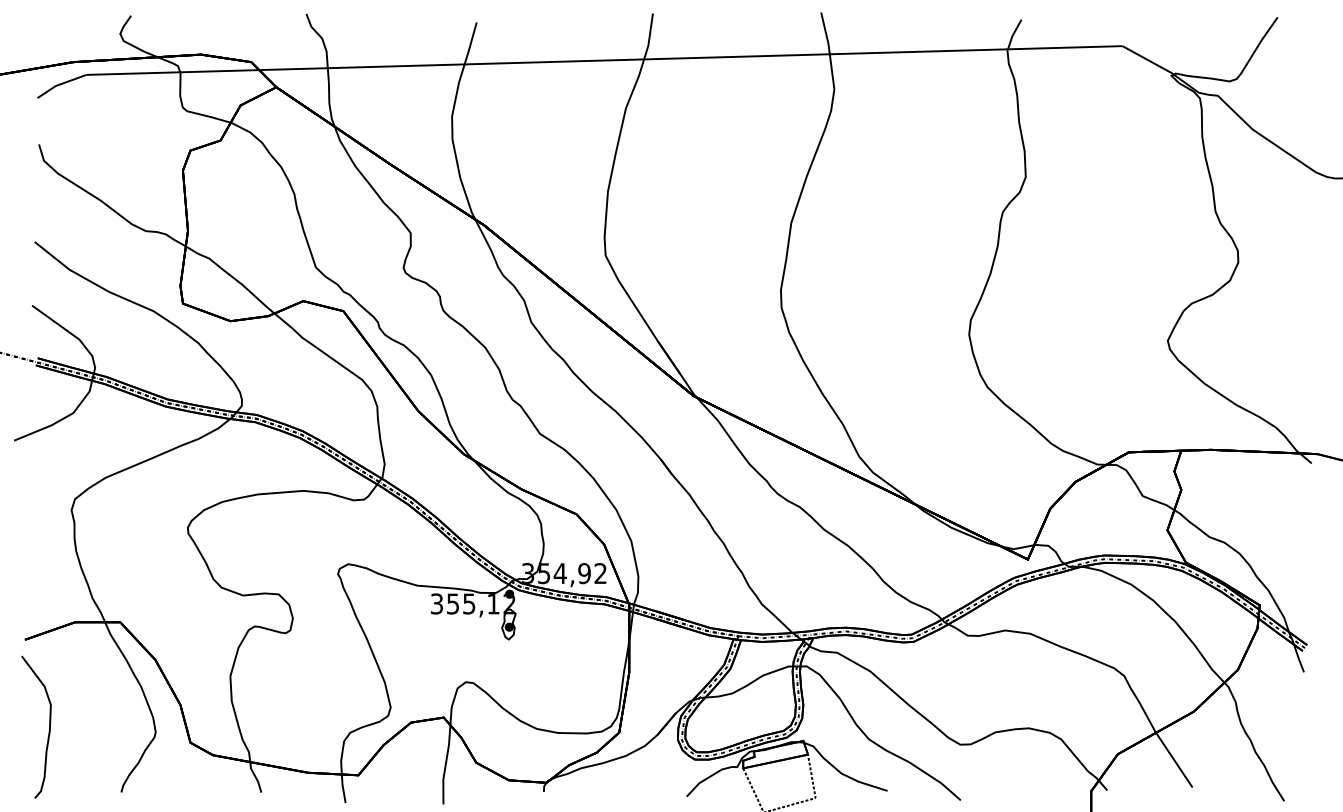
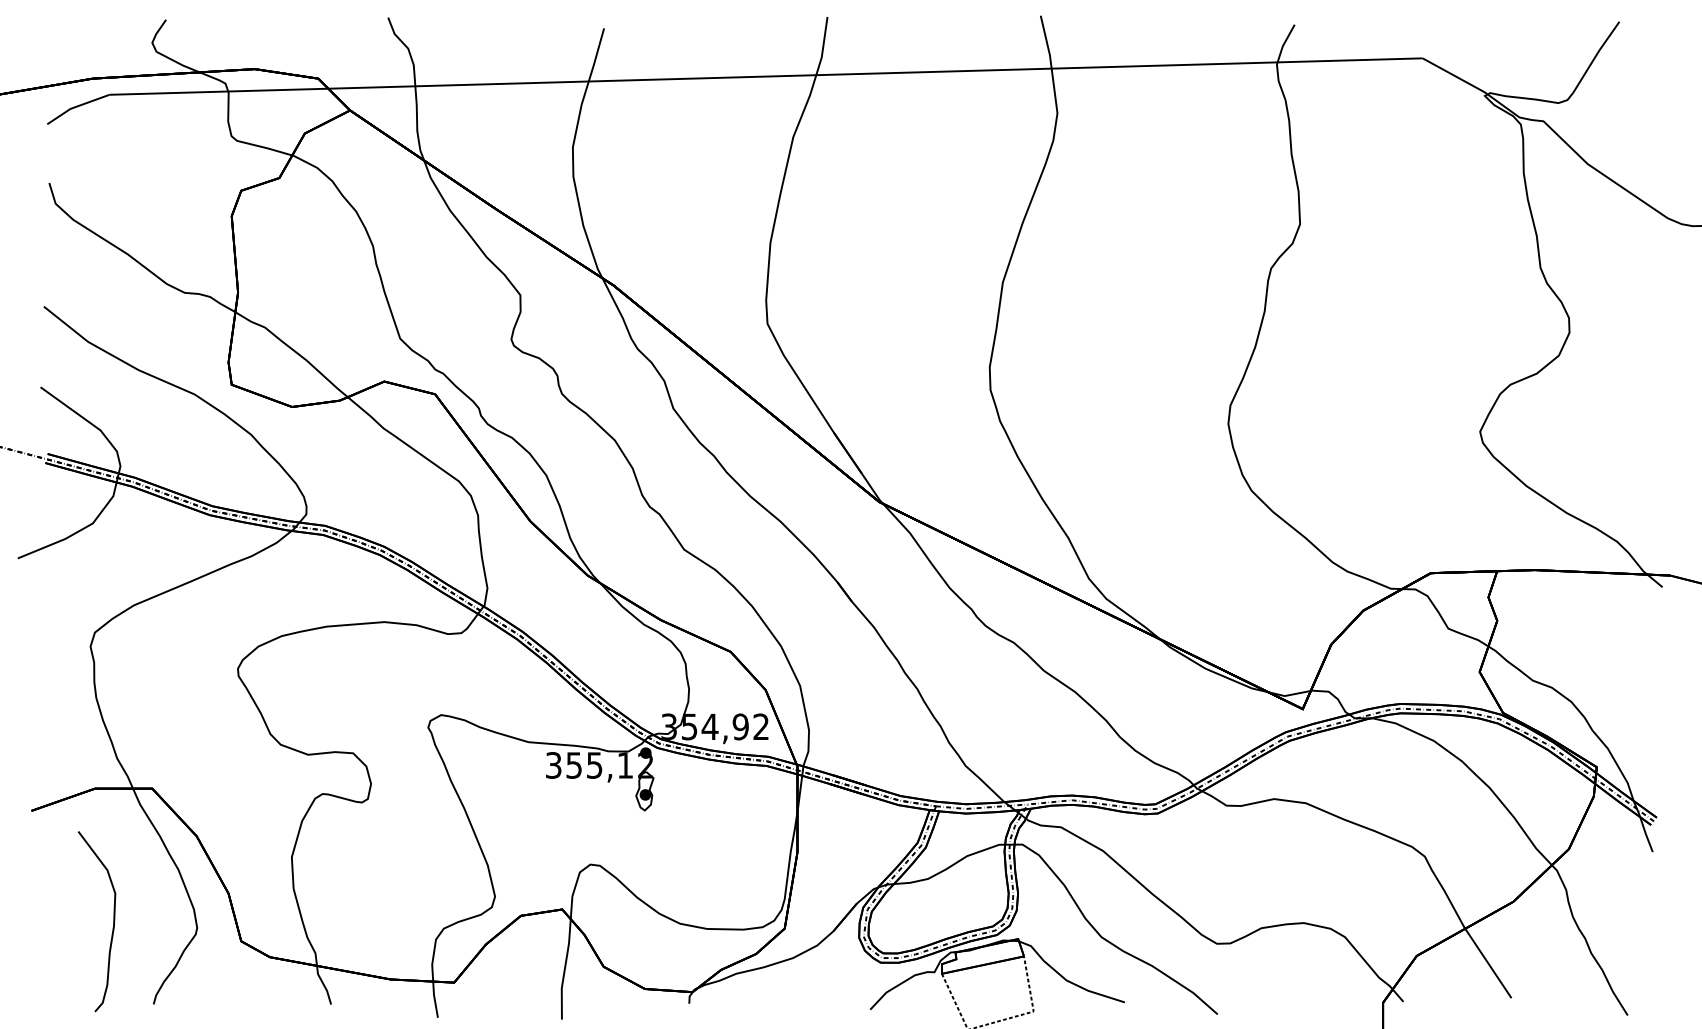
curve: (49, 727) -> (113, 921), moved

